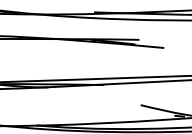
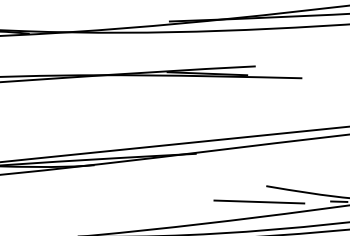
line: (136, 113) -> (259, 202), added

